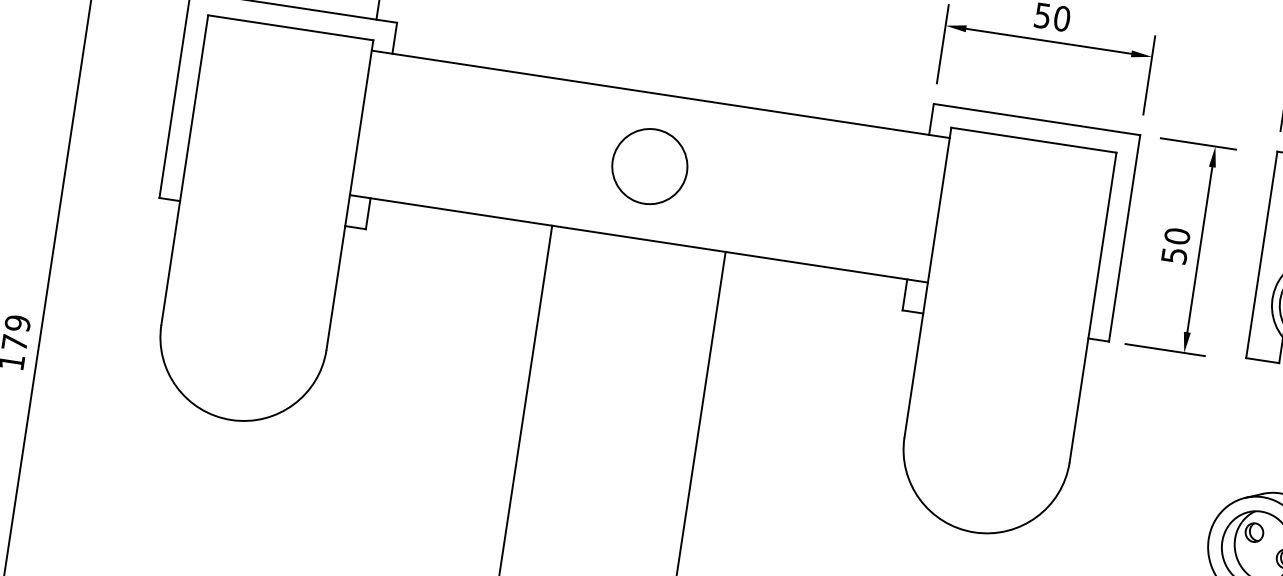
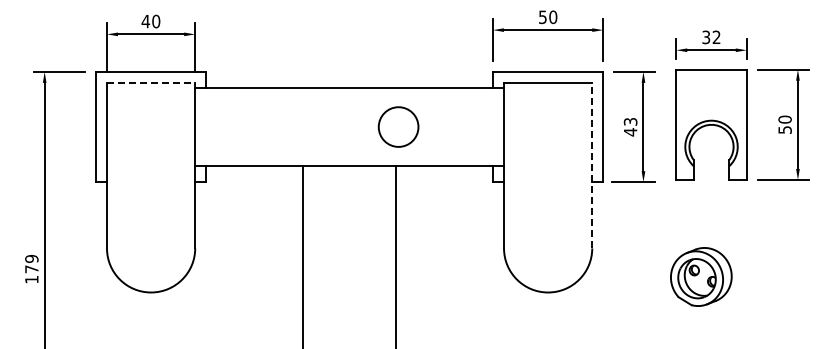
line: (291, 27) -> (151, 82), solid -> dashed
circle: (649, 165) -> (398, 126), moved
text: (1175, 245) -> (630, 126), 50 -> 43
line: (1093, 307) -> (592, 165), solid -> dashed

